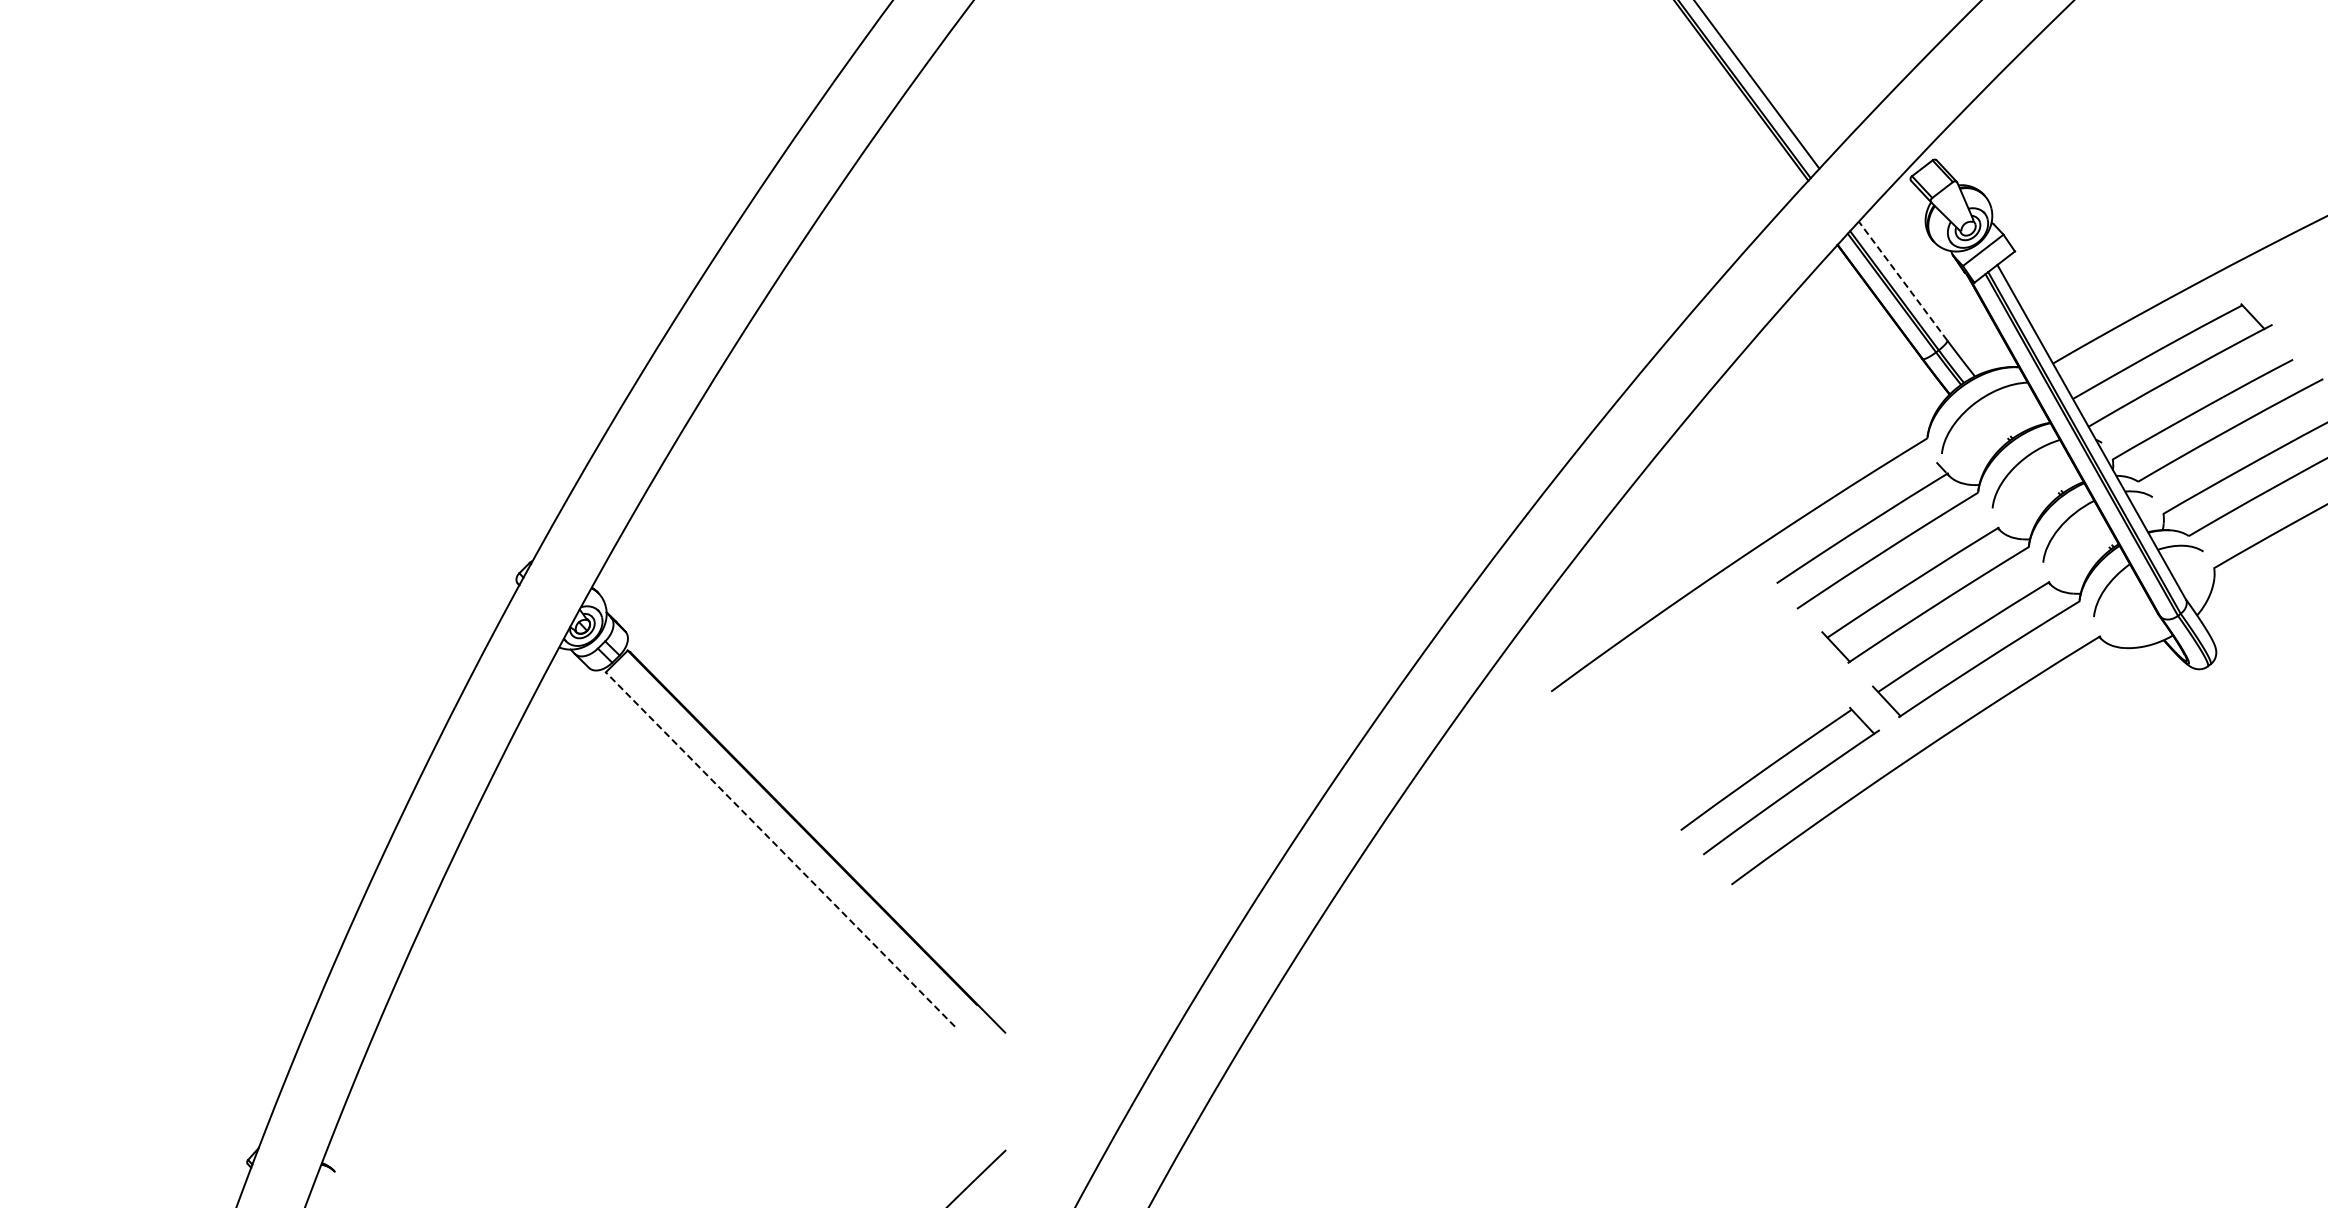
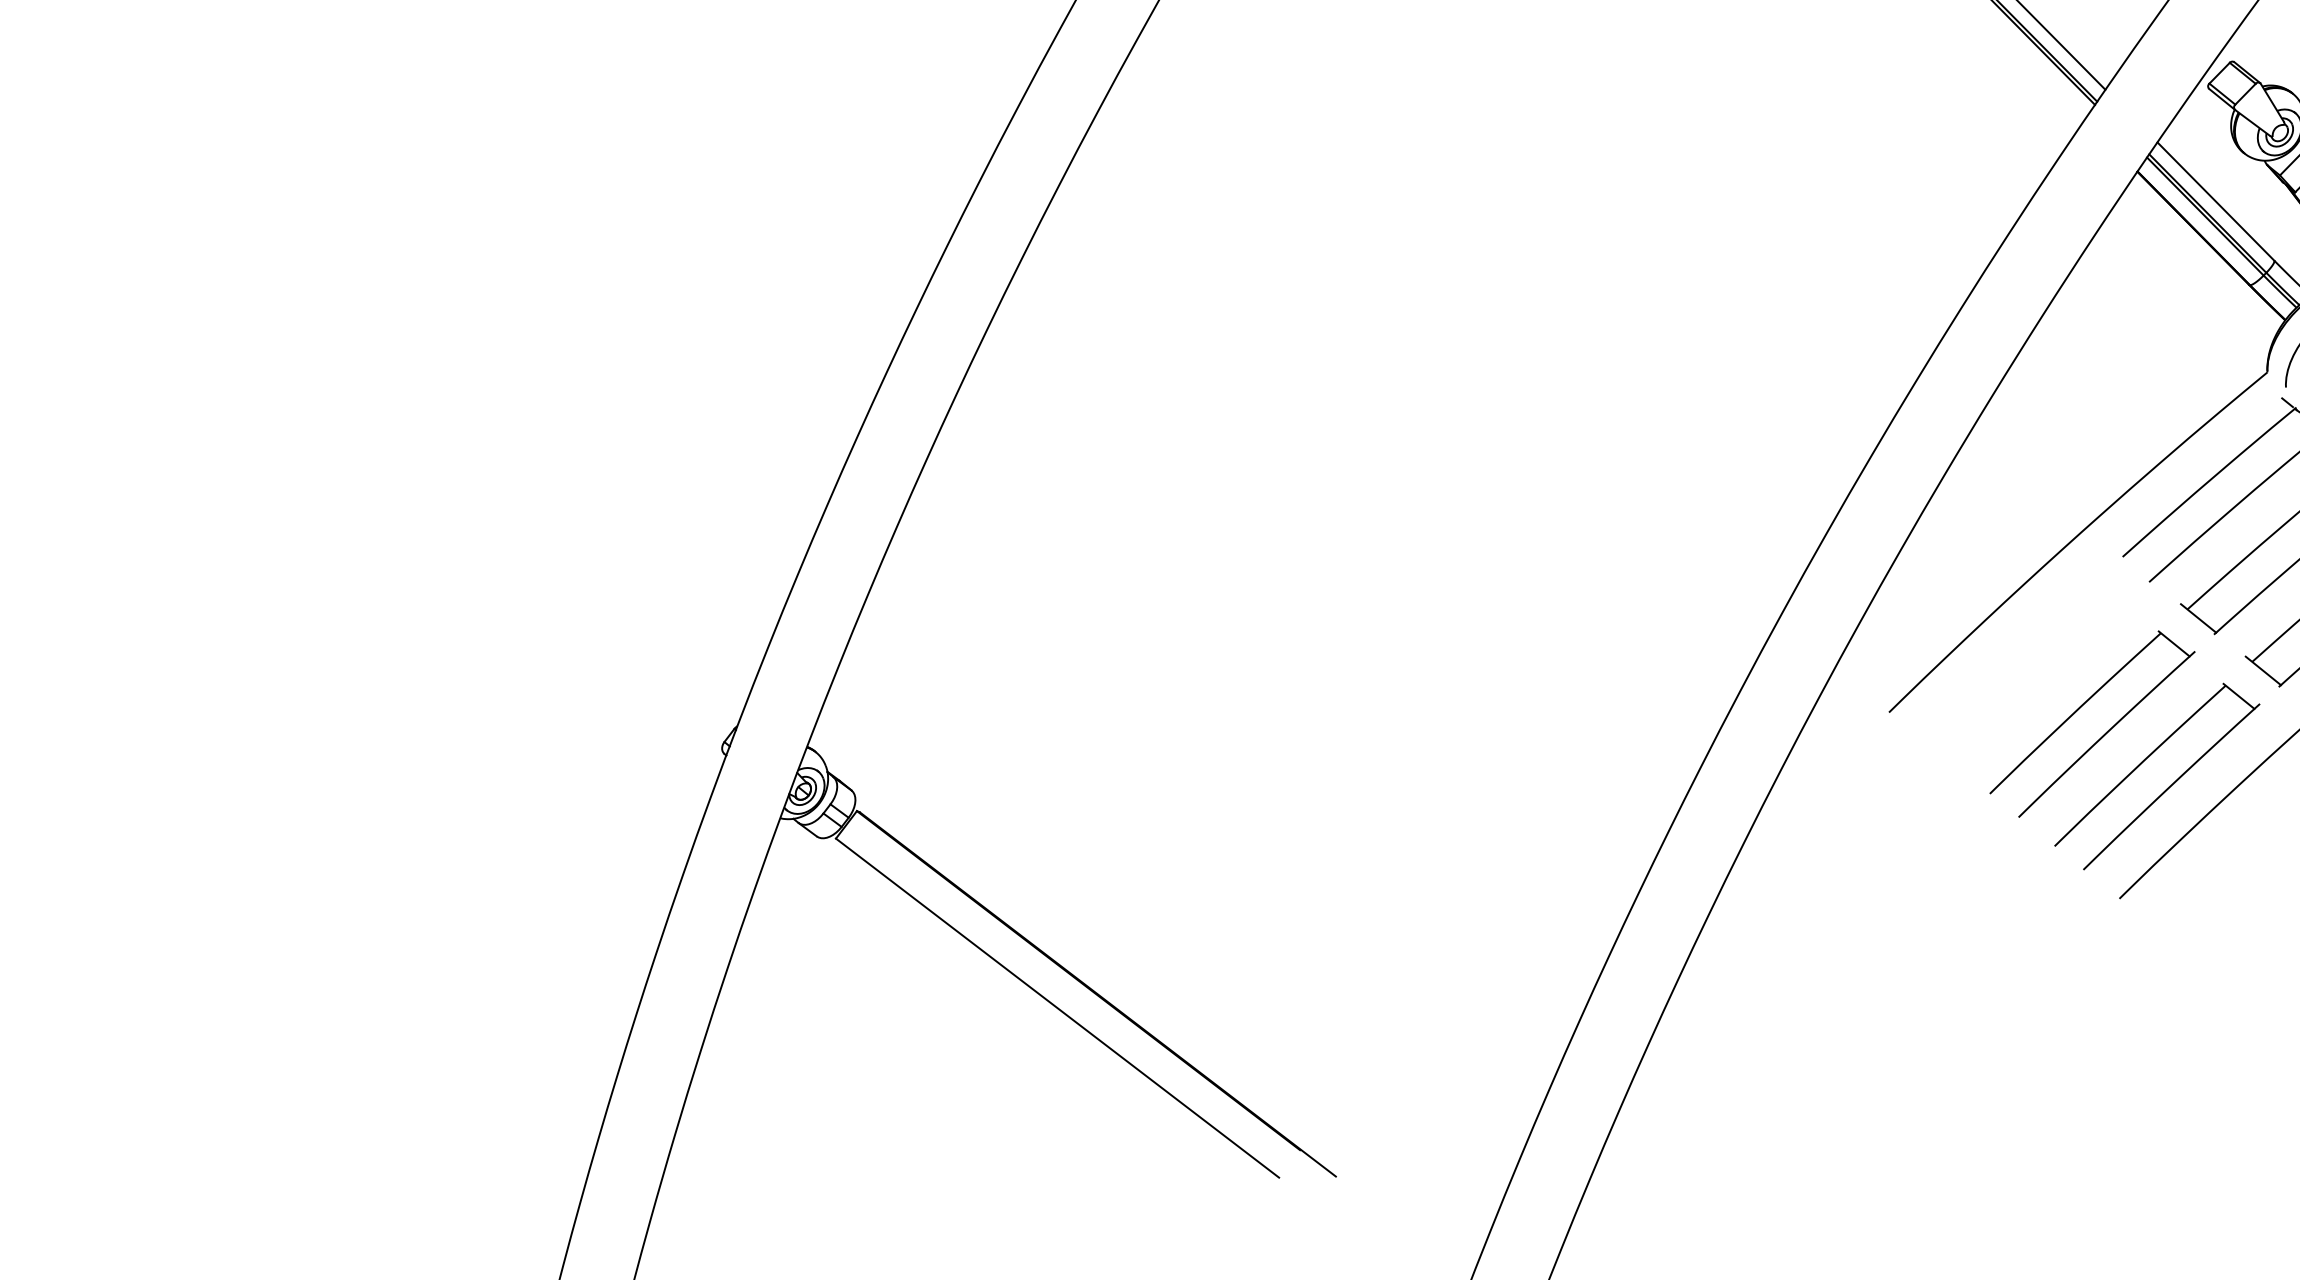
line: (1902, 280) -> (2215, 200), dashed -> solid
part: (1737, 737) -> (2103, 734), added
line: (780, 849) -> (1057, 1008), dashed -> solid

